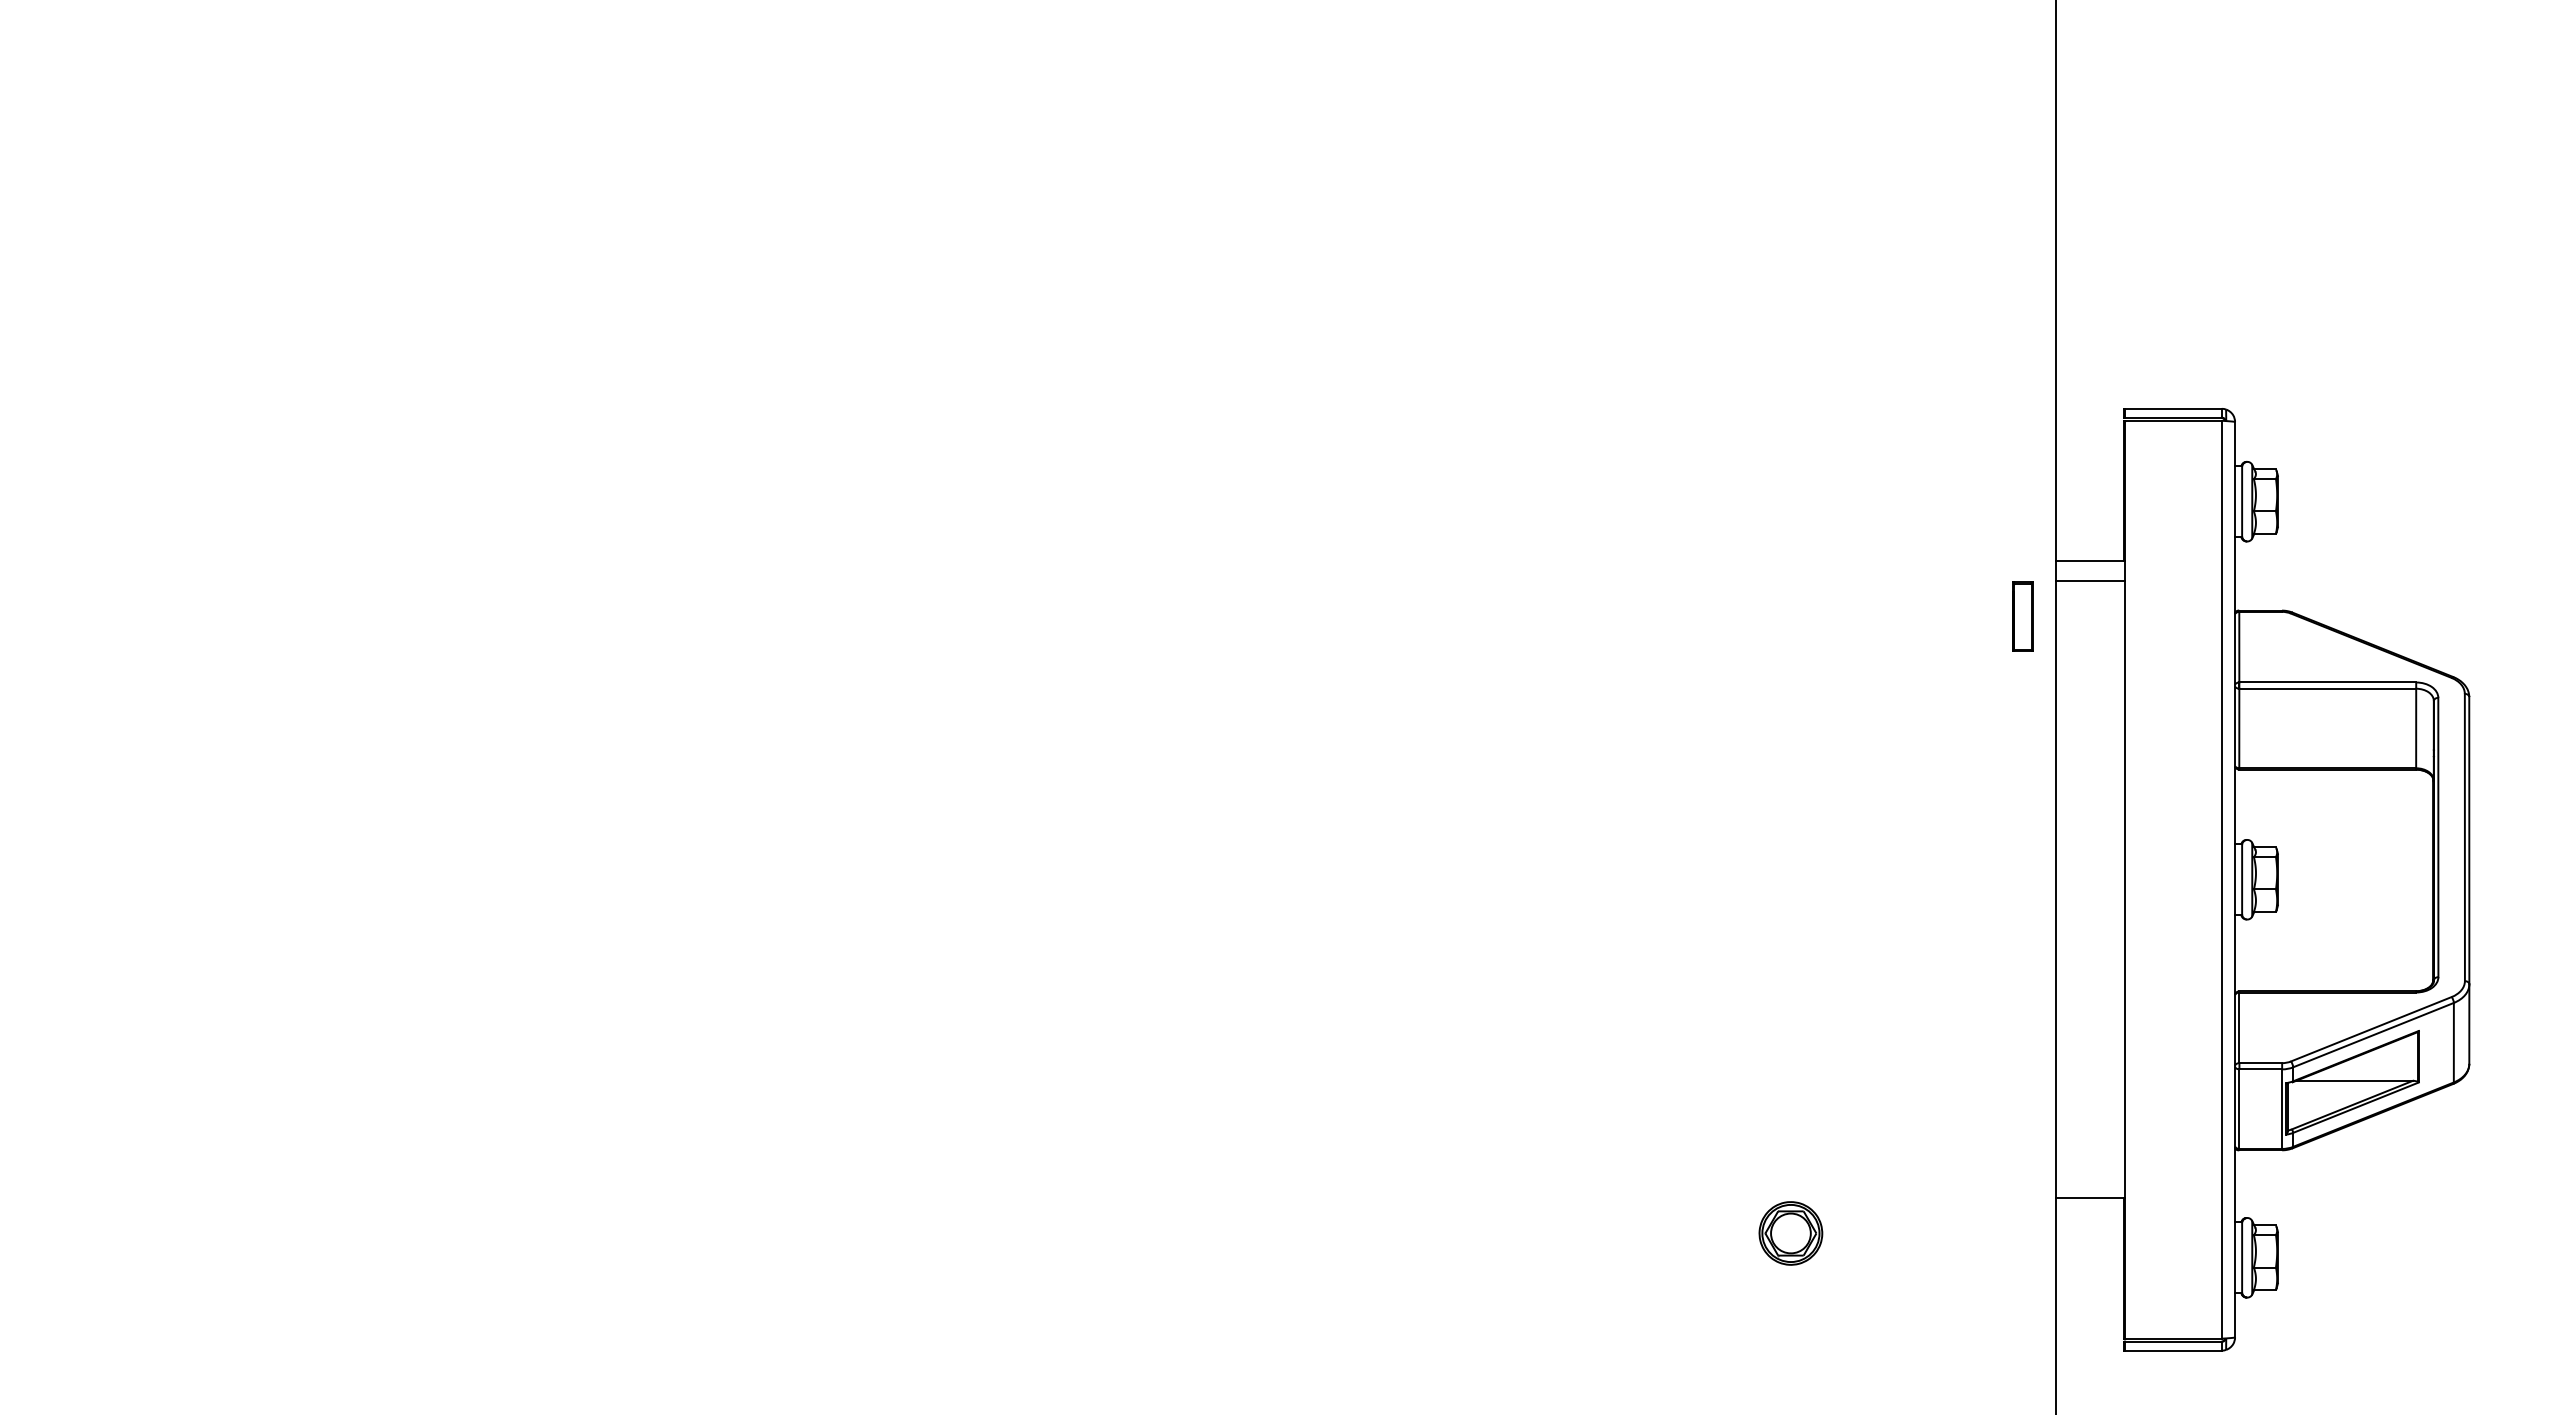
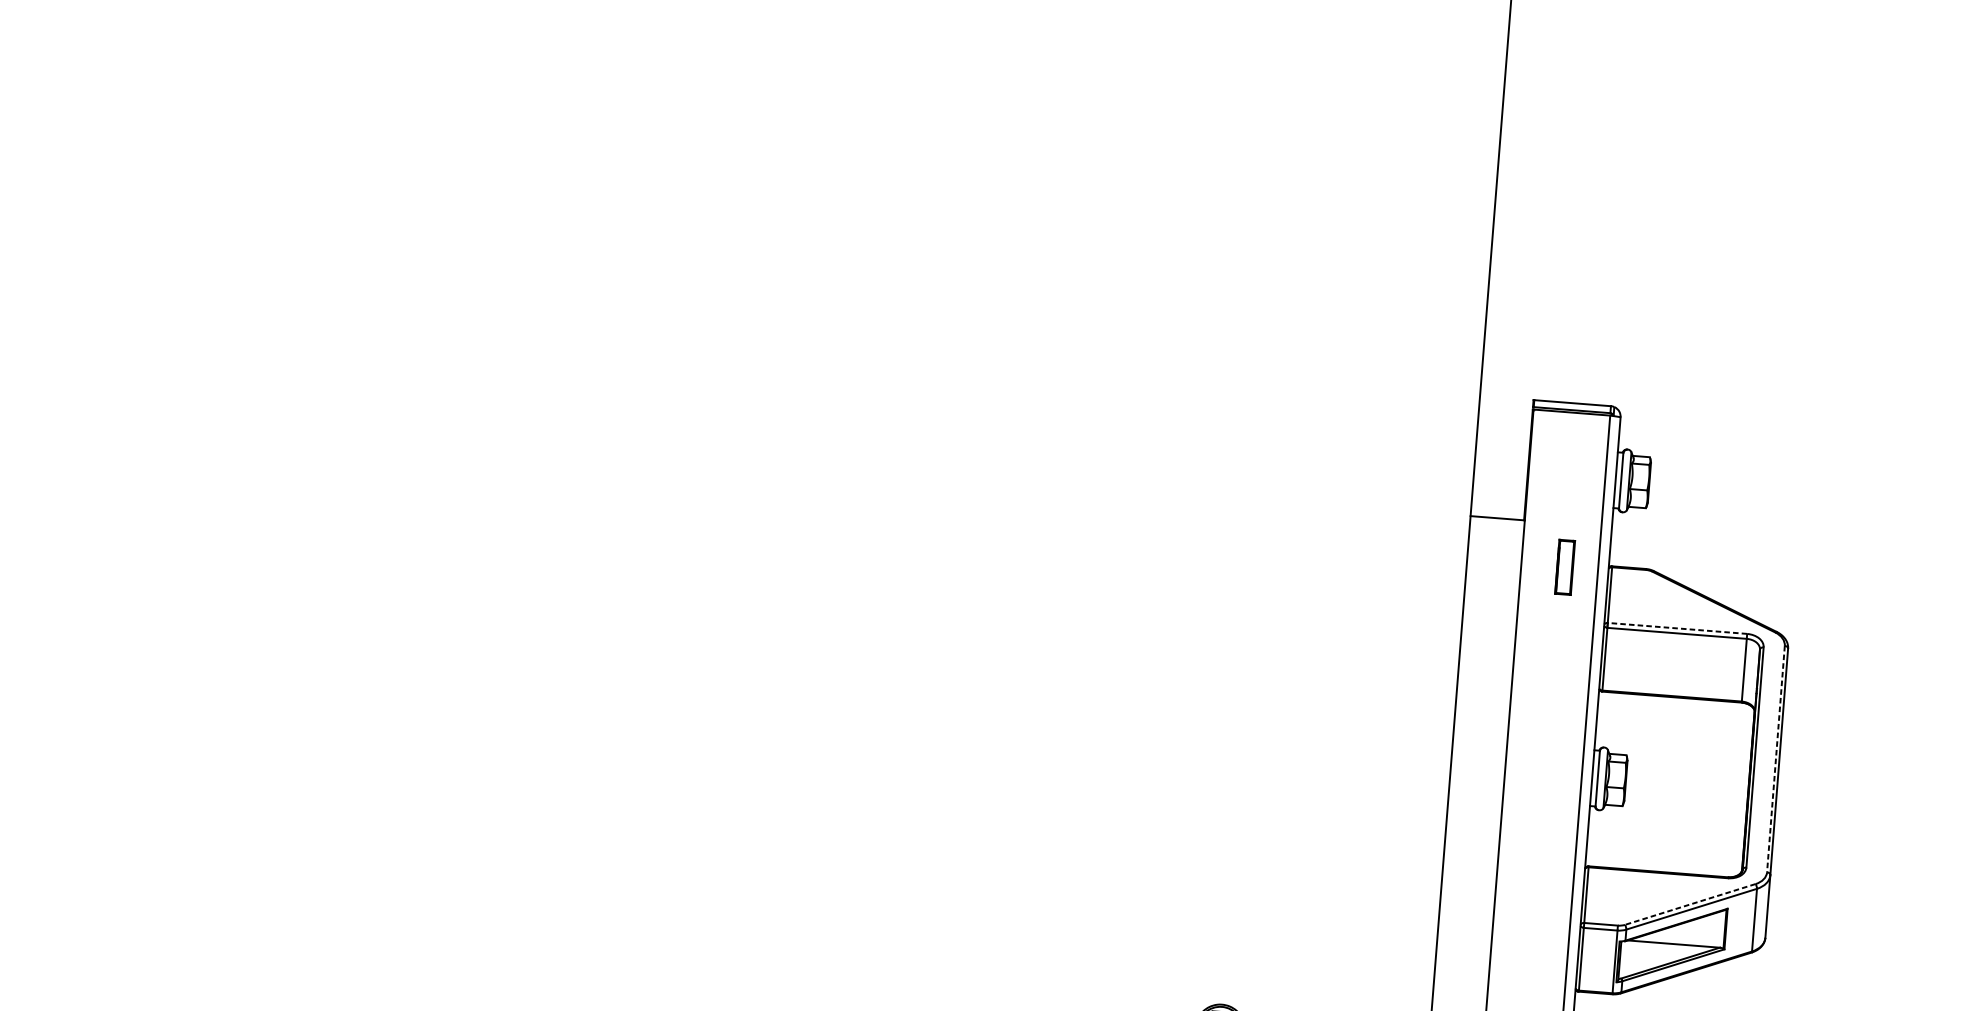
line: (2089, 581) -> (1495, 534), removed
part: (2022, 616) -> (1564, 567), moved
line: (2327, 682) -> (1677, 628), solid -> dashed
line: (2464, 837) -> (1775, 759), solid -> dashed
line: (2371, 1029) -> (1690, 904), solid -> dashed

